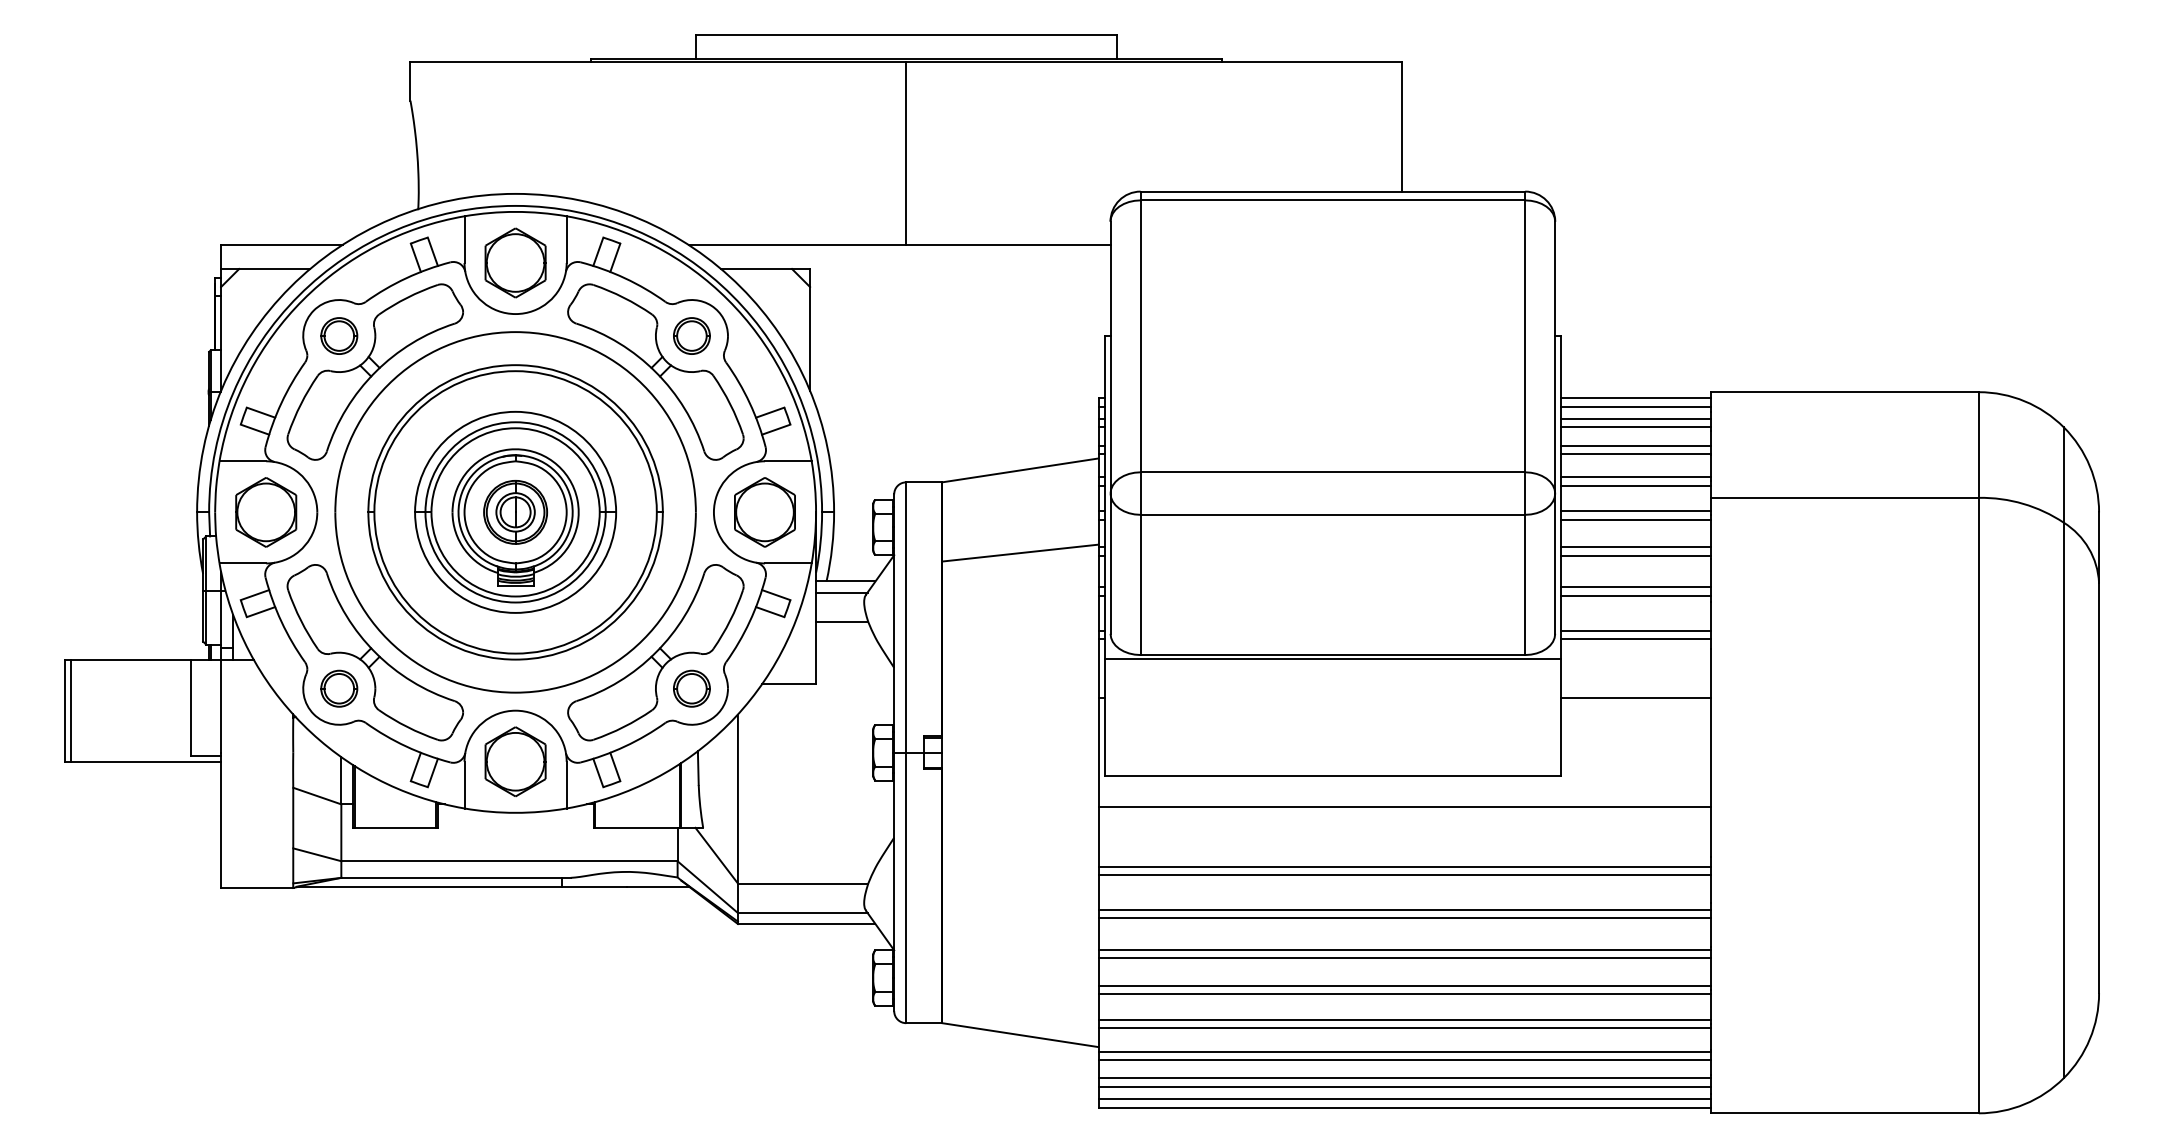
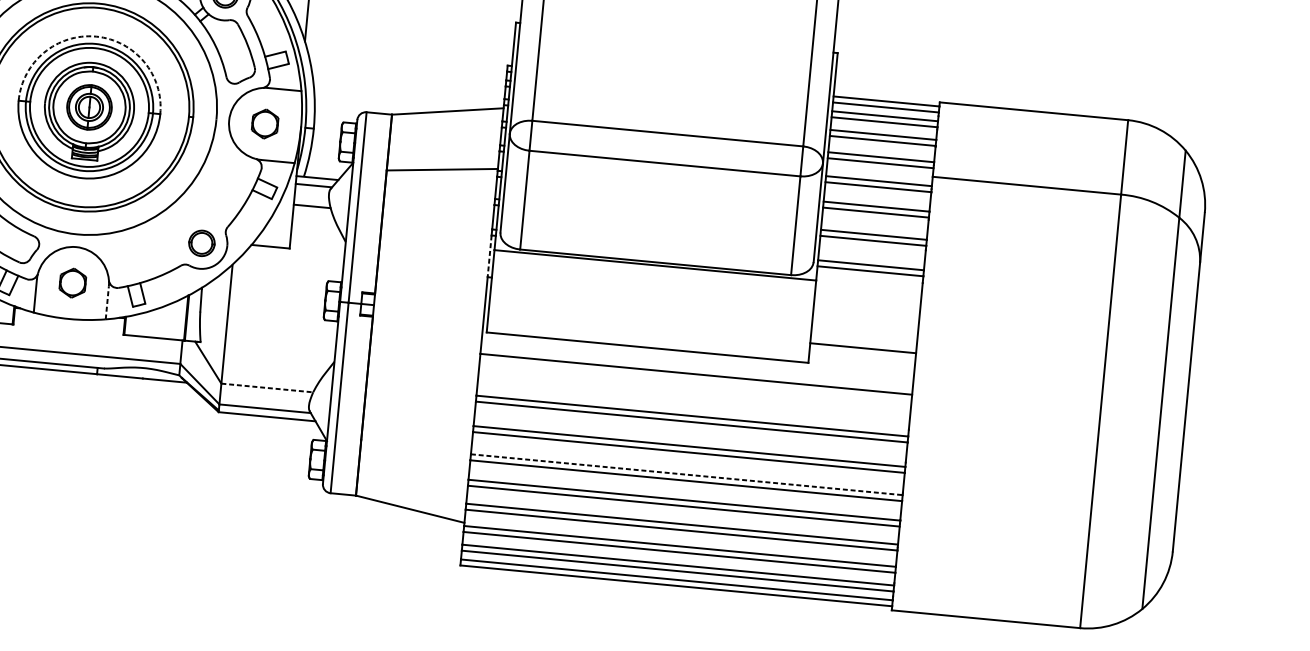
arc: (515, 411) -> (96, 36), solid -> dashed
part: (764, 512) -> (264, 124), size x0.6
part: (655, 652) -> (178, 215), removed
line: (1098, 668) -> (489, 256), solid -> dashed
line: (1636, 698) -> (863, 348), moved
part: (515, 761) -> (72, 282), size x0.6
line: (566, 784) -> (107, 302), solid -> dashed
line: (803, 883) -> (267, 387), solid -> dashed
line: (1405, 949) -> (687, 474), solid -> dashed

